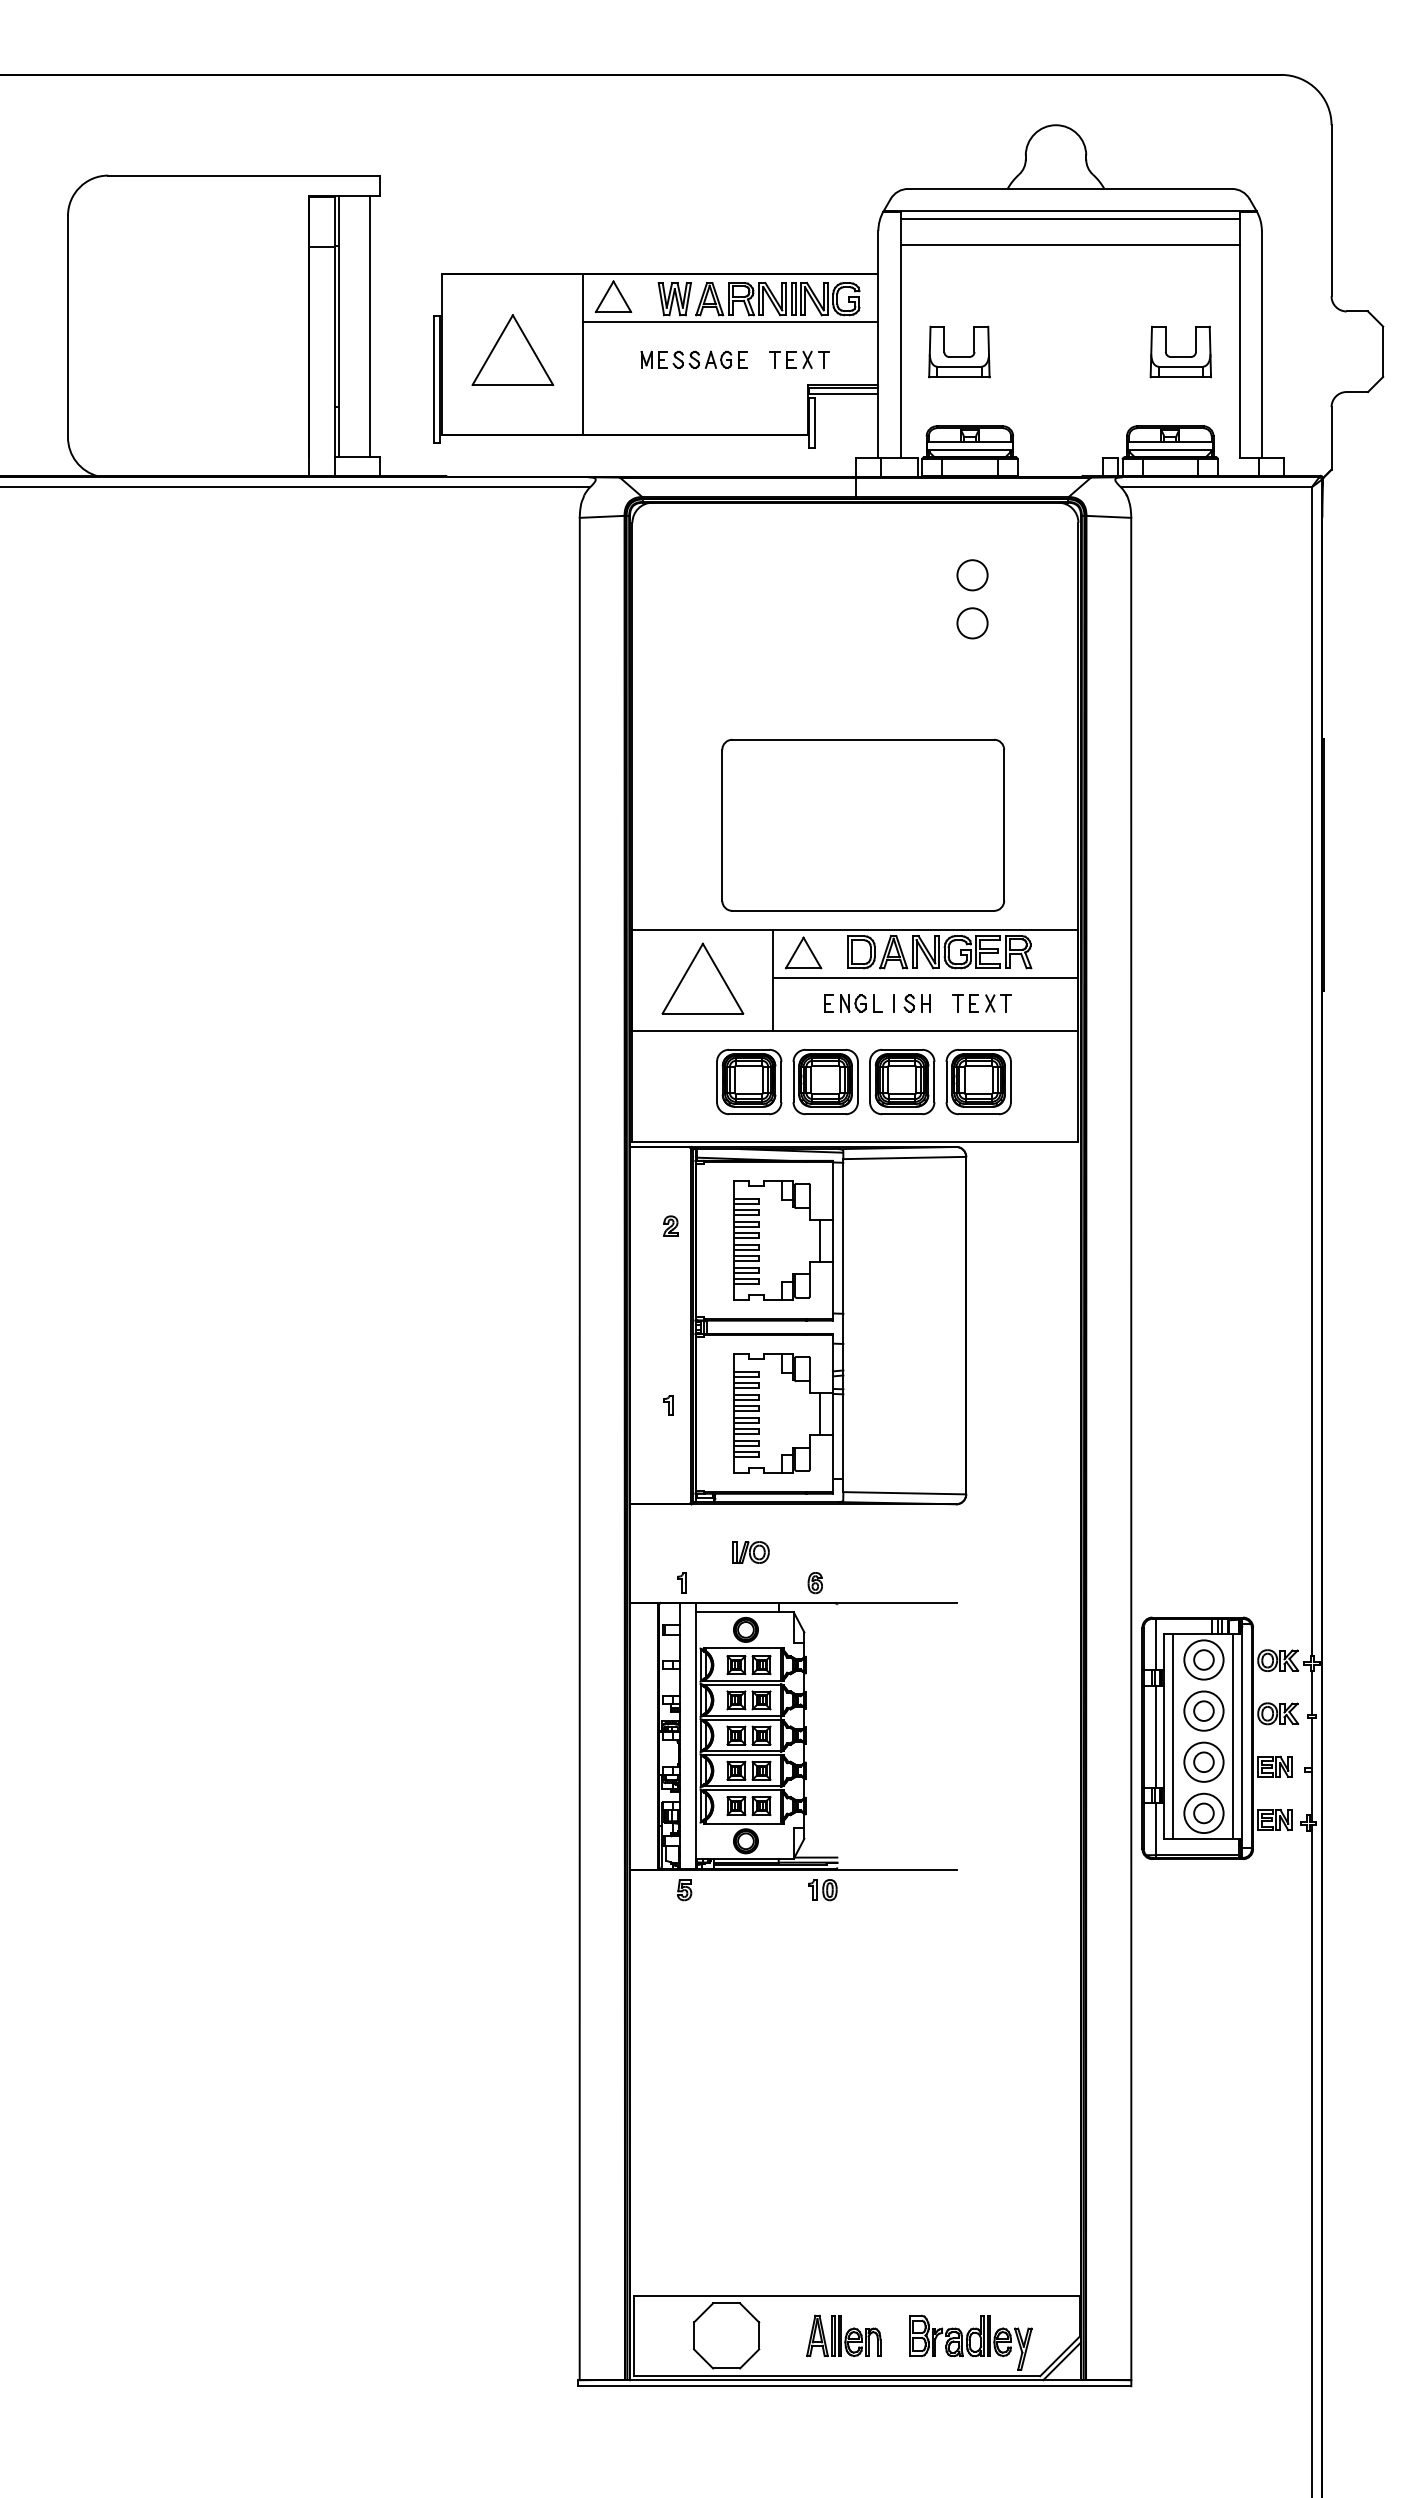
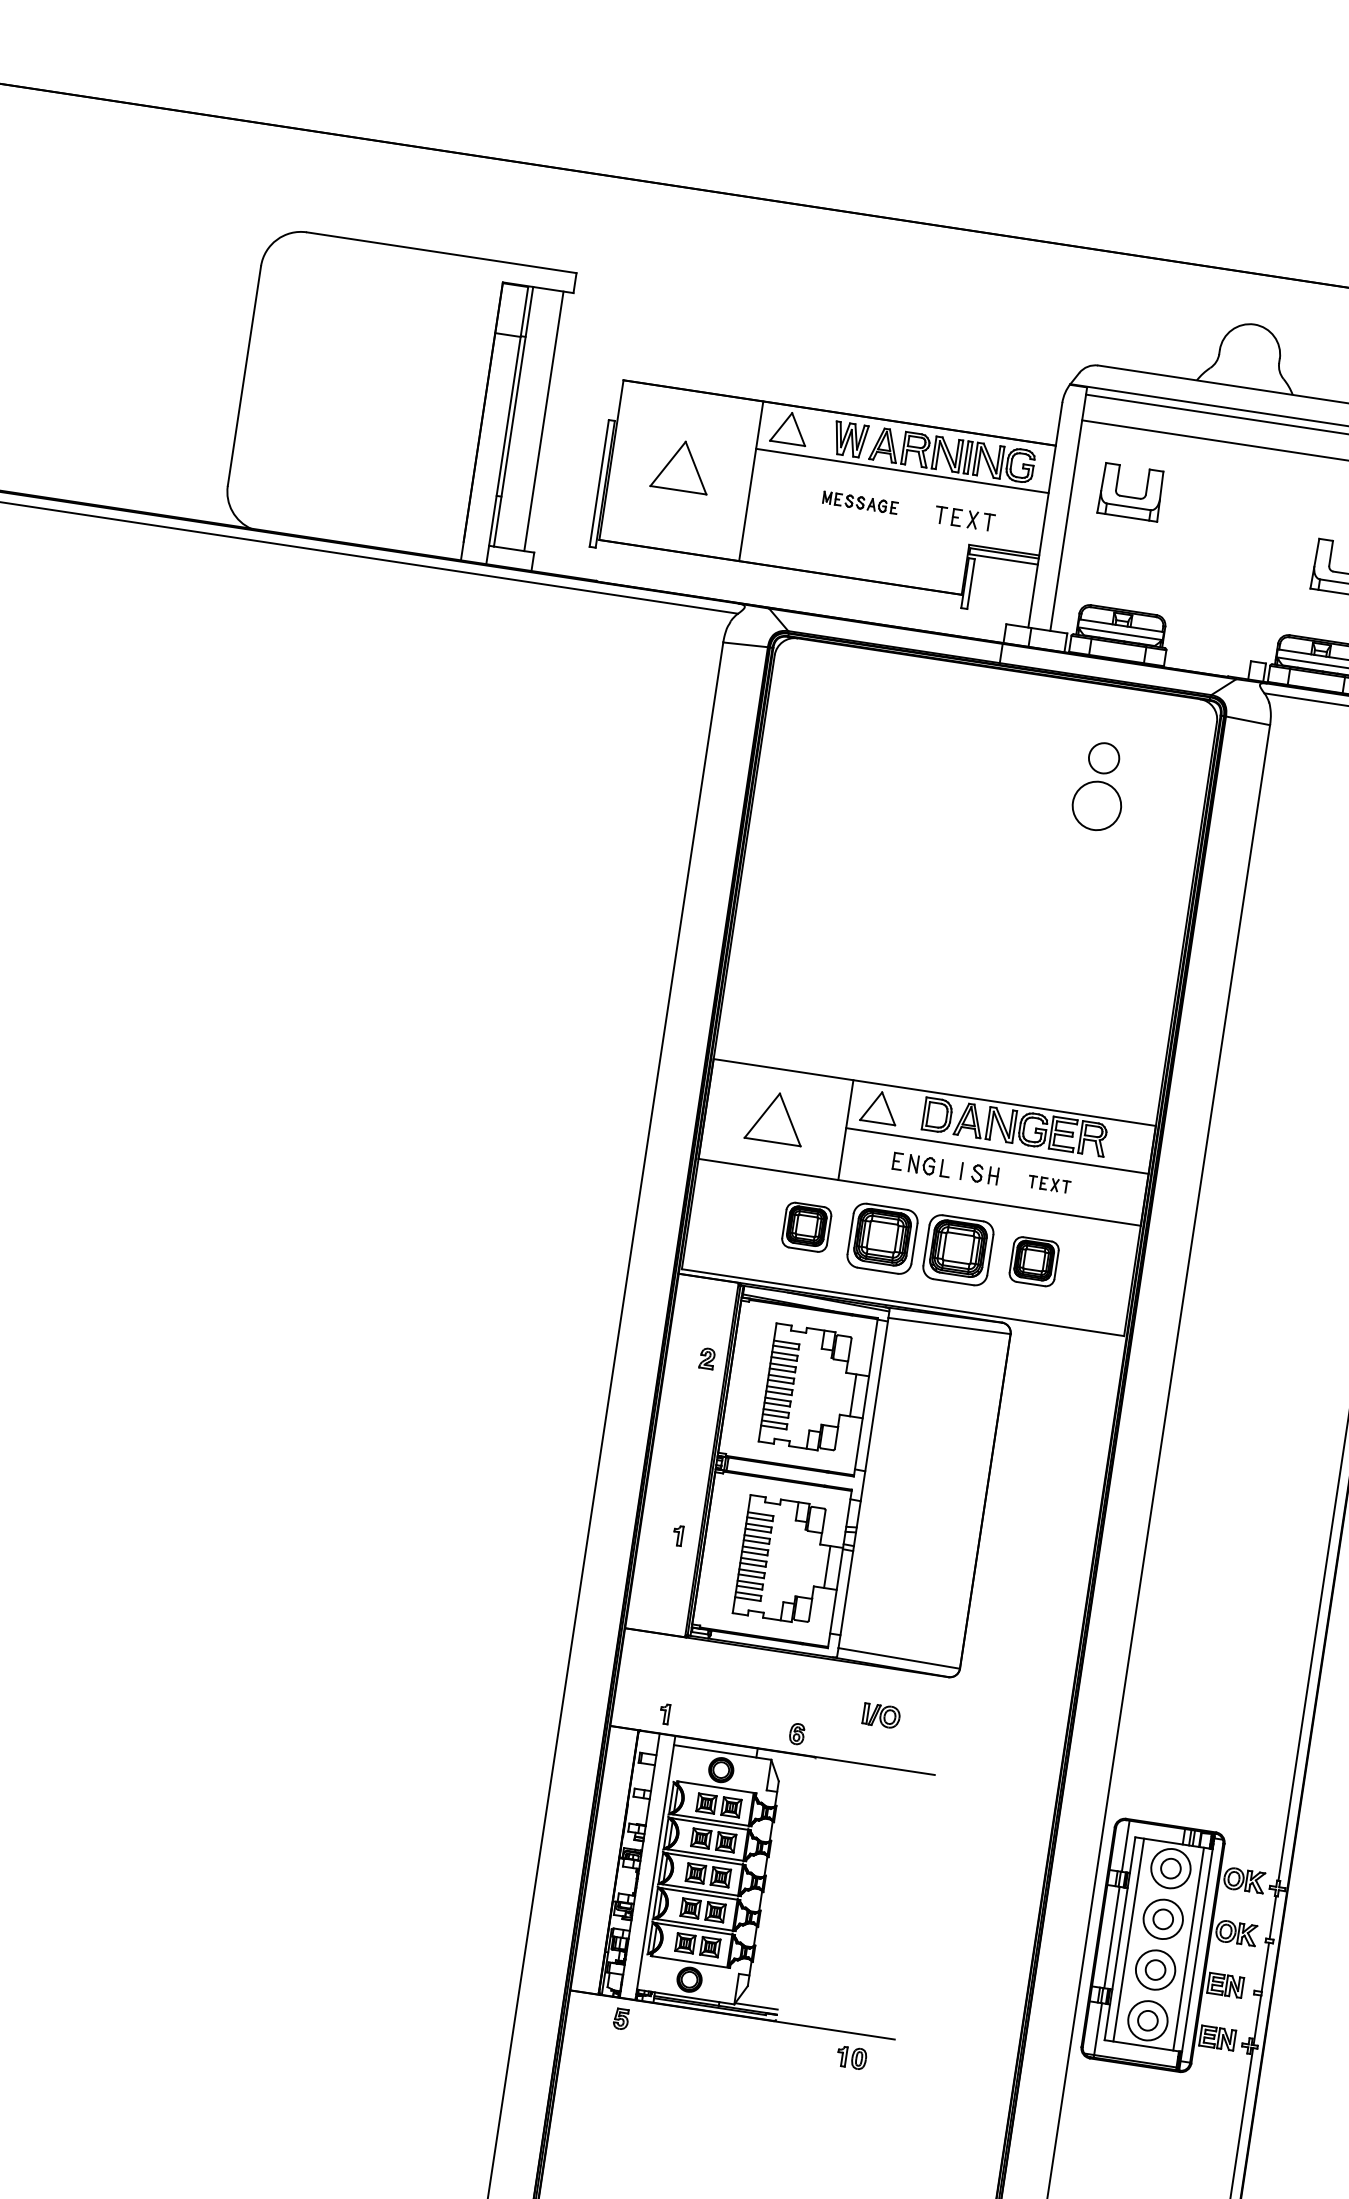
part: (512, 349) -> (681, 465), size x0.7
part: (959, 351) -> (1131, 491), moved
part: (693, 359) -> (859, 502), size x0.7
circle: (972, 623) -> (1096, 806), size x1.6
part: (863, 824) -> (958, 989), removed
part: (702, 978) -> (775, 1117), size x0.7
part: (981, 1003) -> (1048, 1184), size x0.7
part: (749, 1081) -> (807, 1226), size x0.7
part: (978, 1081) -> (1034, 1261), size x0.7
part: (750, 1552) -> (881, 1715), moved
part: (822, 1890) -> (851, 2058), moved

